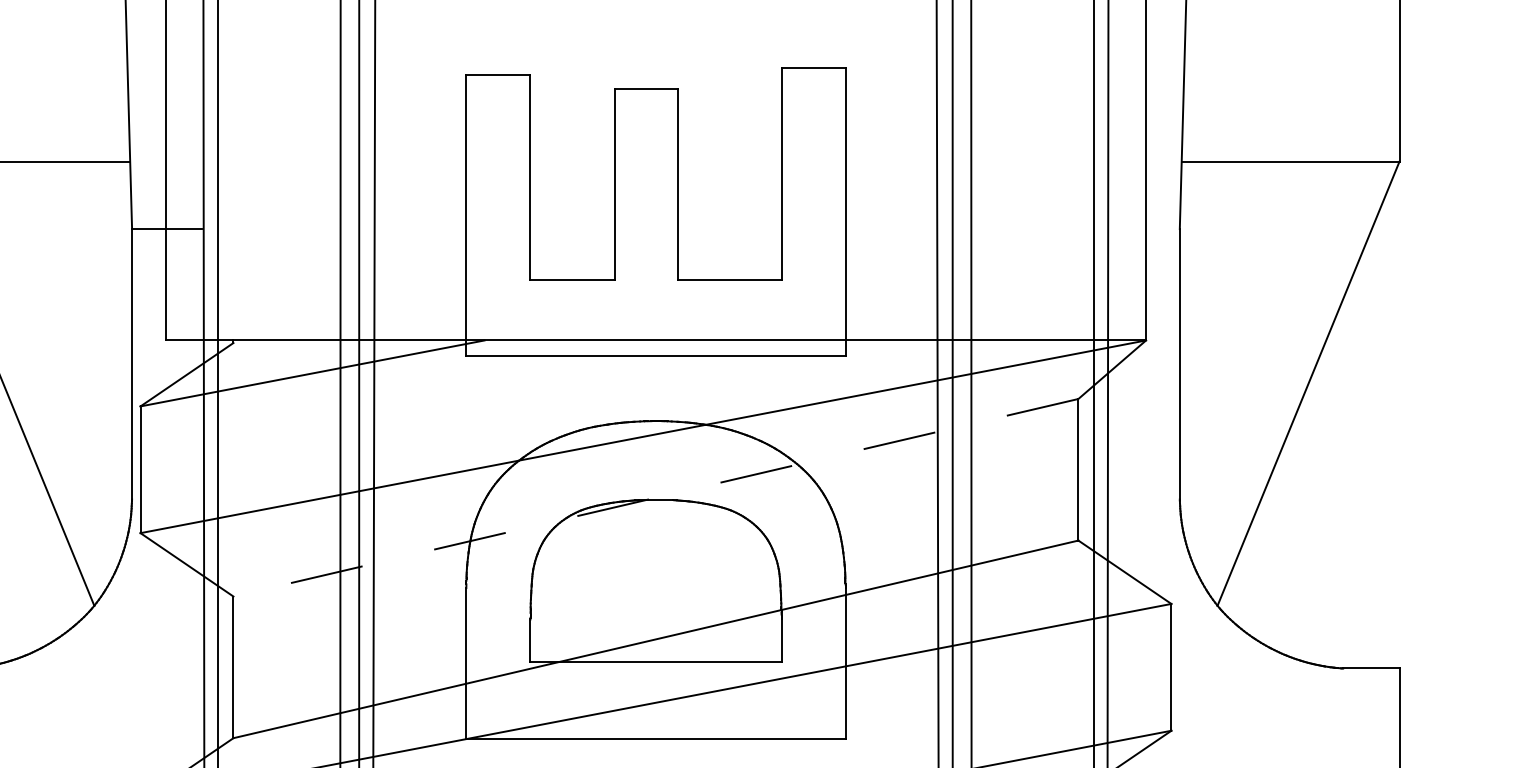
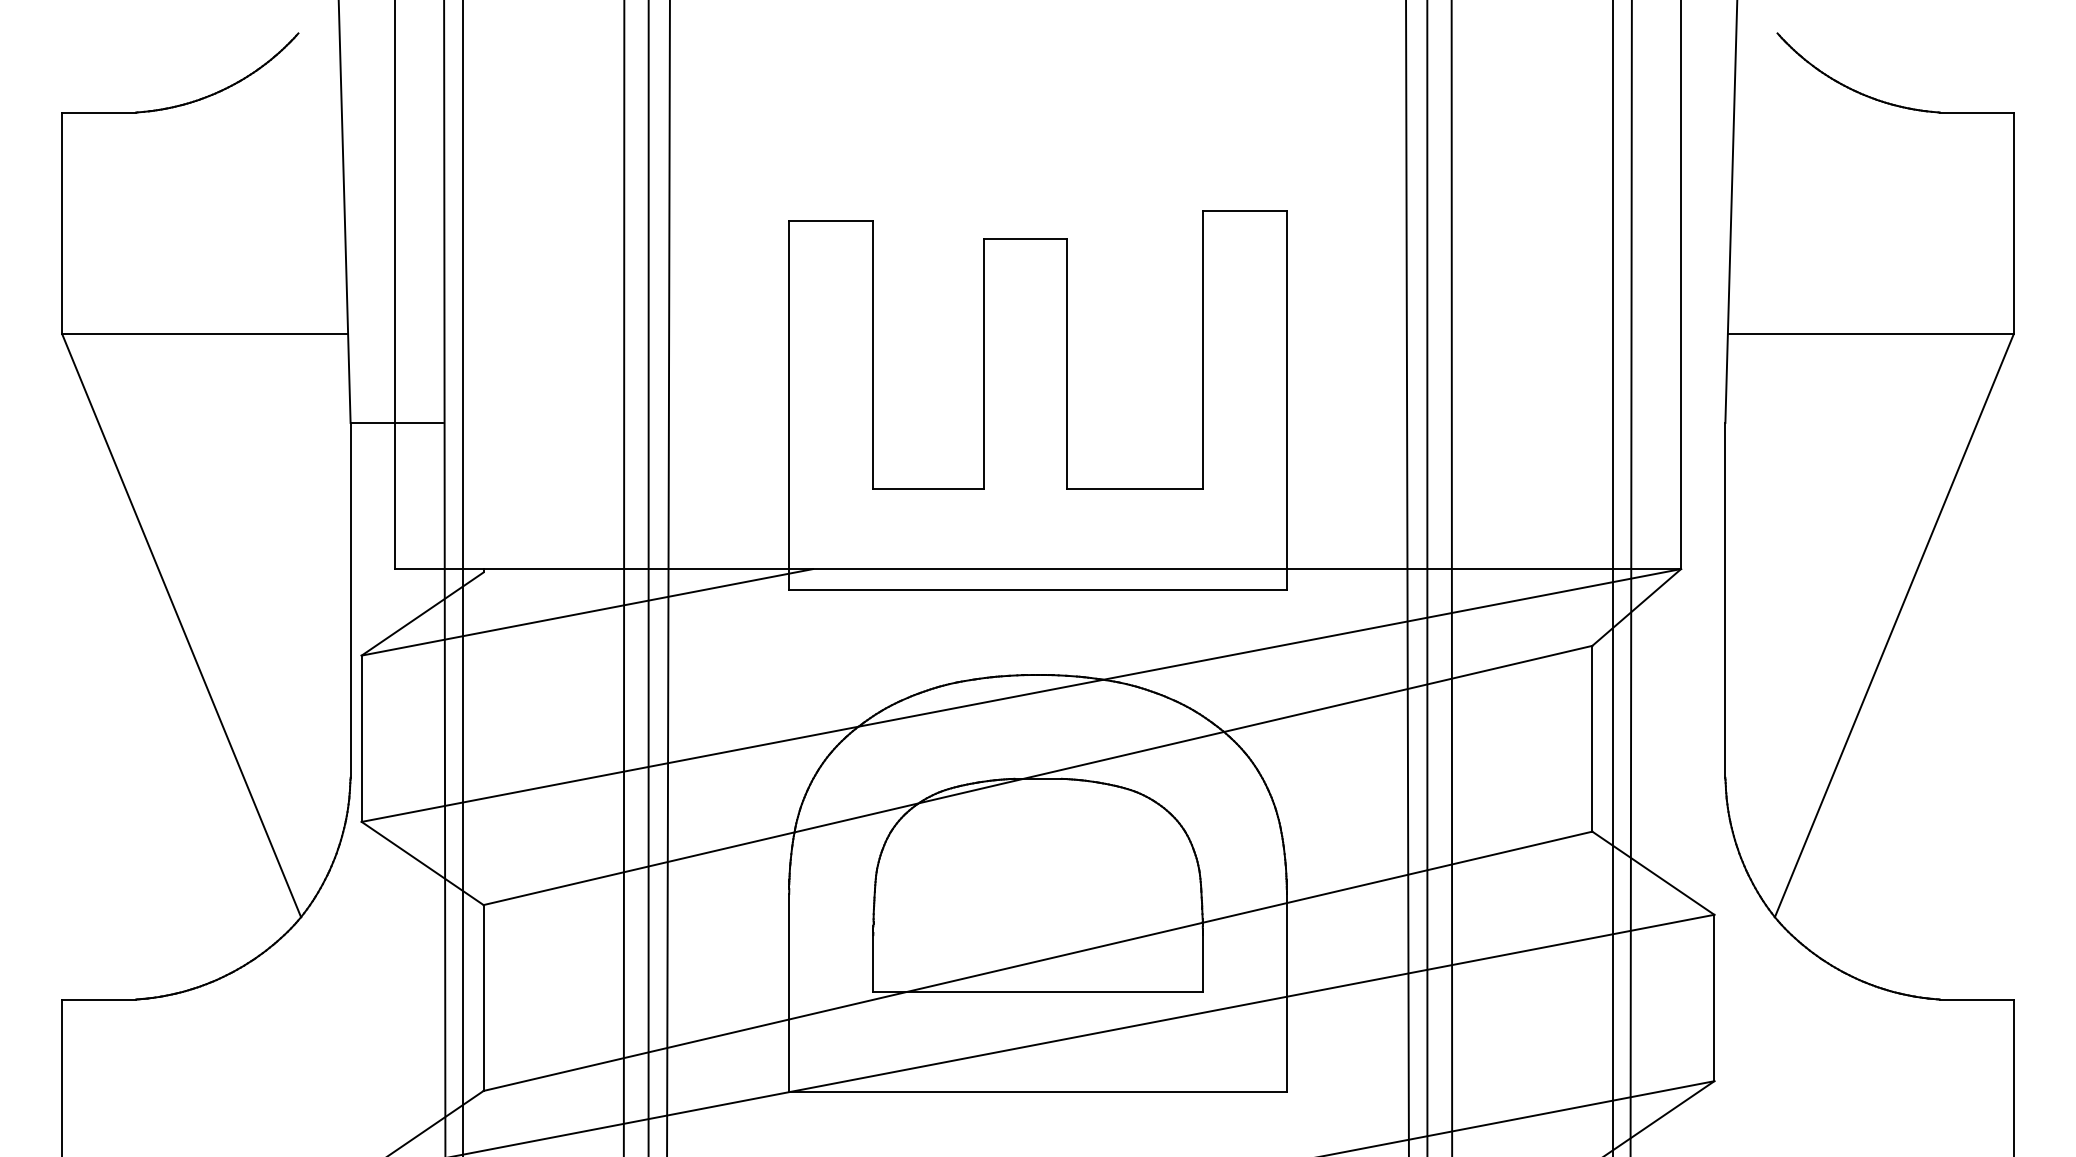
line: (655, 497) -> (1037, 775), dashed -> solid

